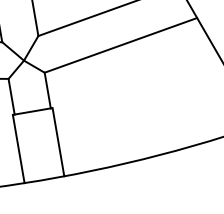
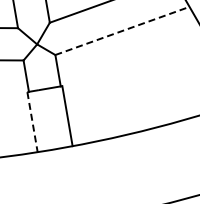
line: (120, 44) -> (122, 30), solid -> dashed
line: (18, 149) -> (32, 122), solid -> dashed

